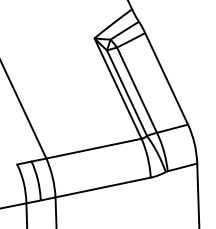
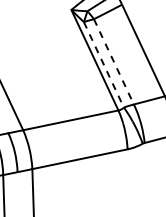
line: (137, 90) -> (114, 62), solid -> dashed
line: (127, 93) -> (104, 65), solid -> dashed

